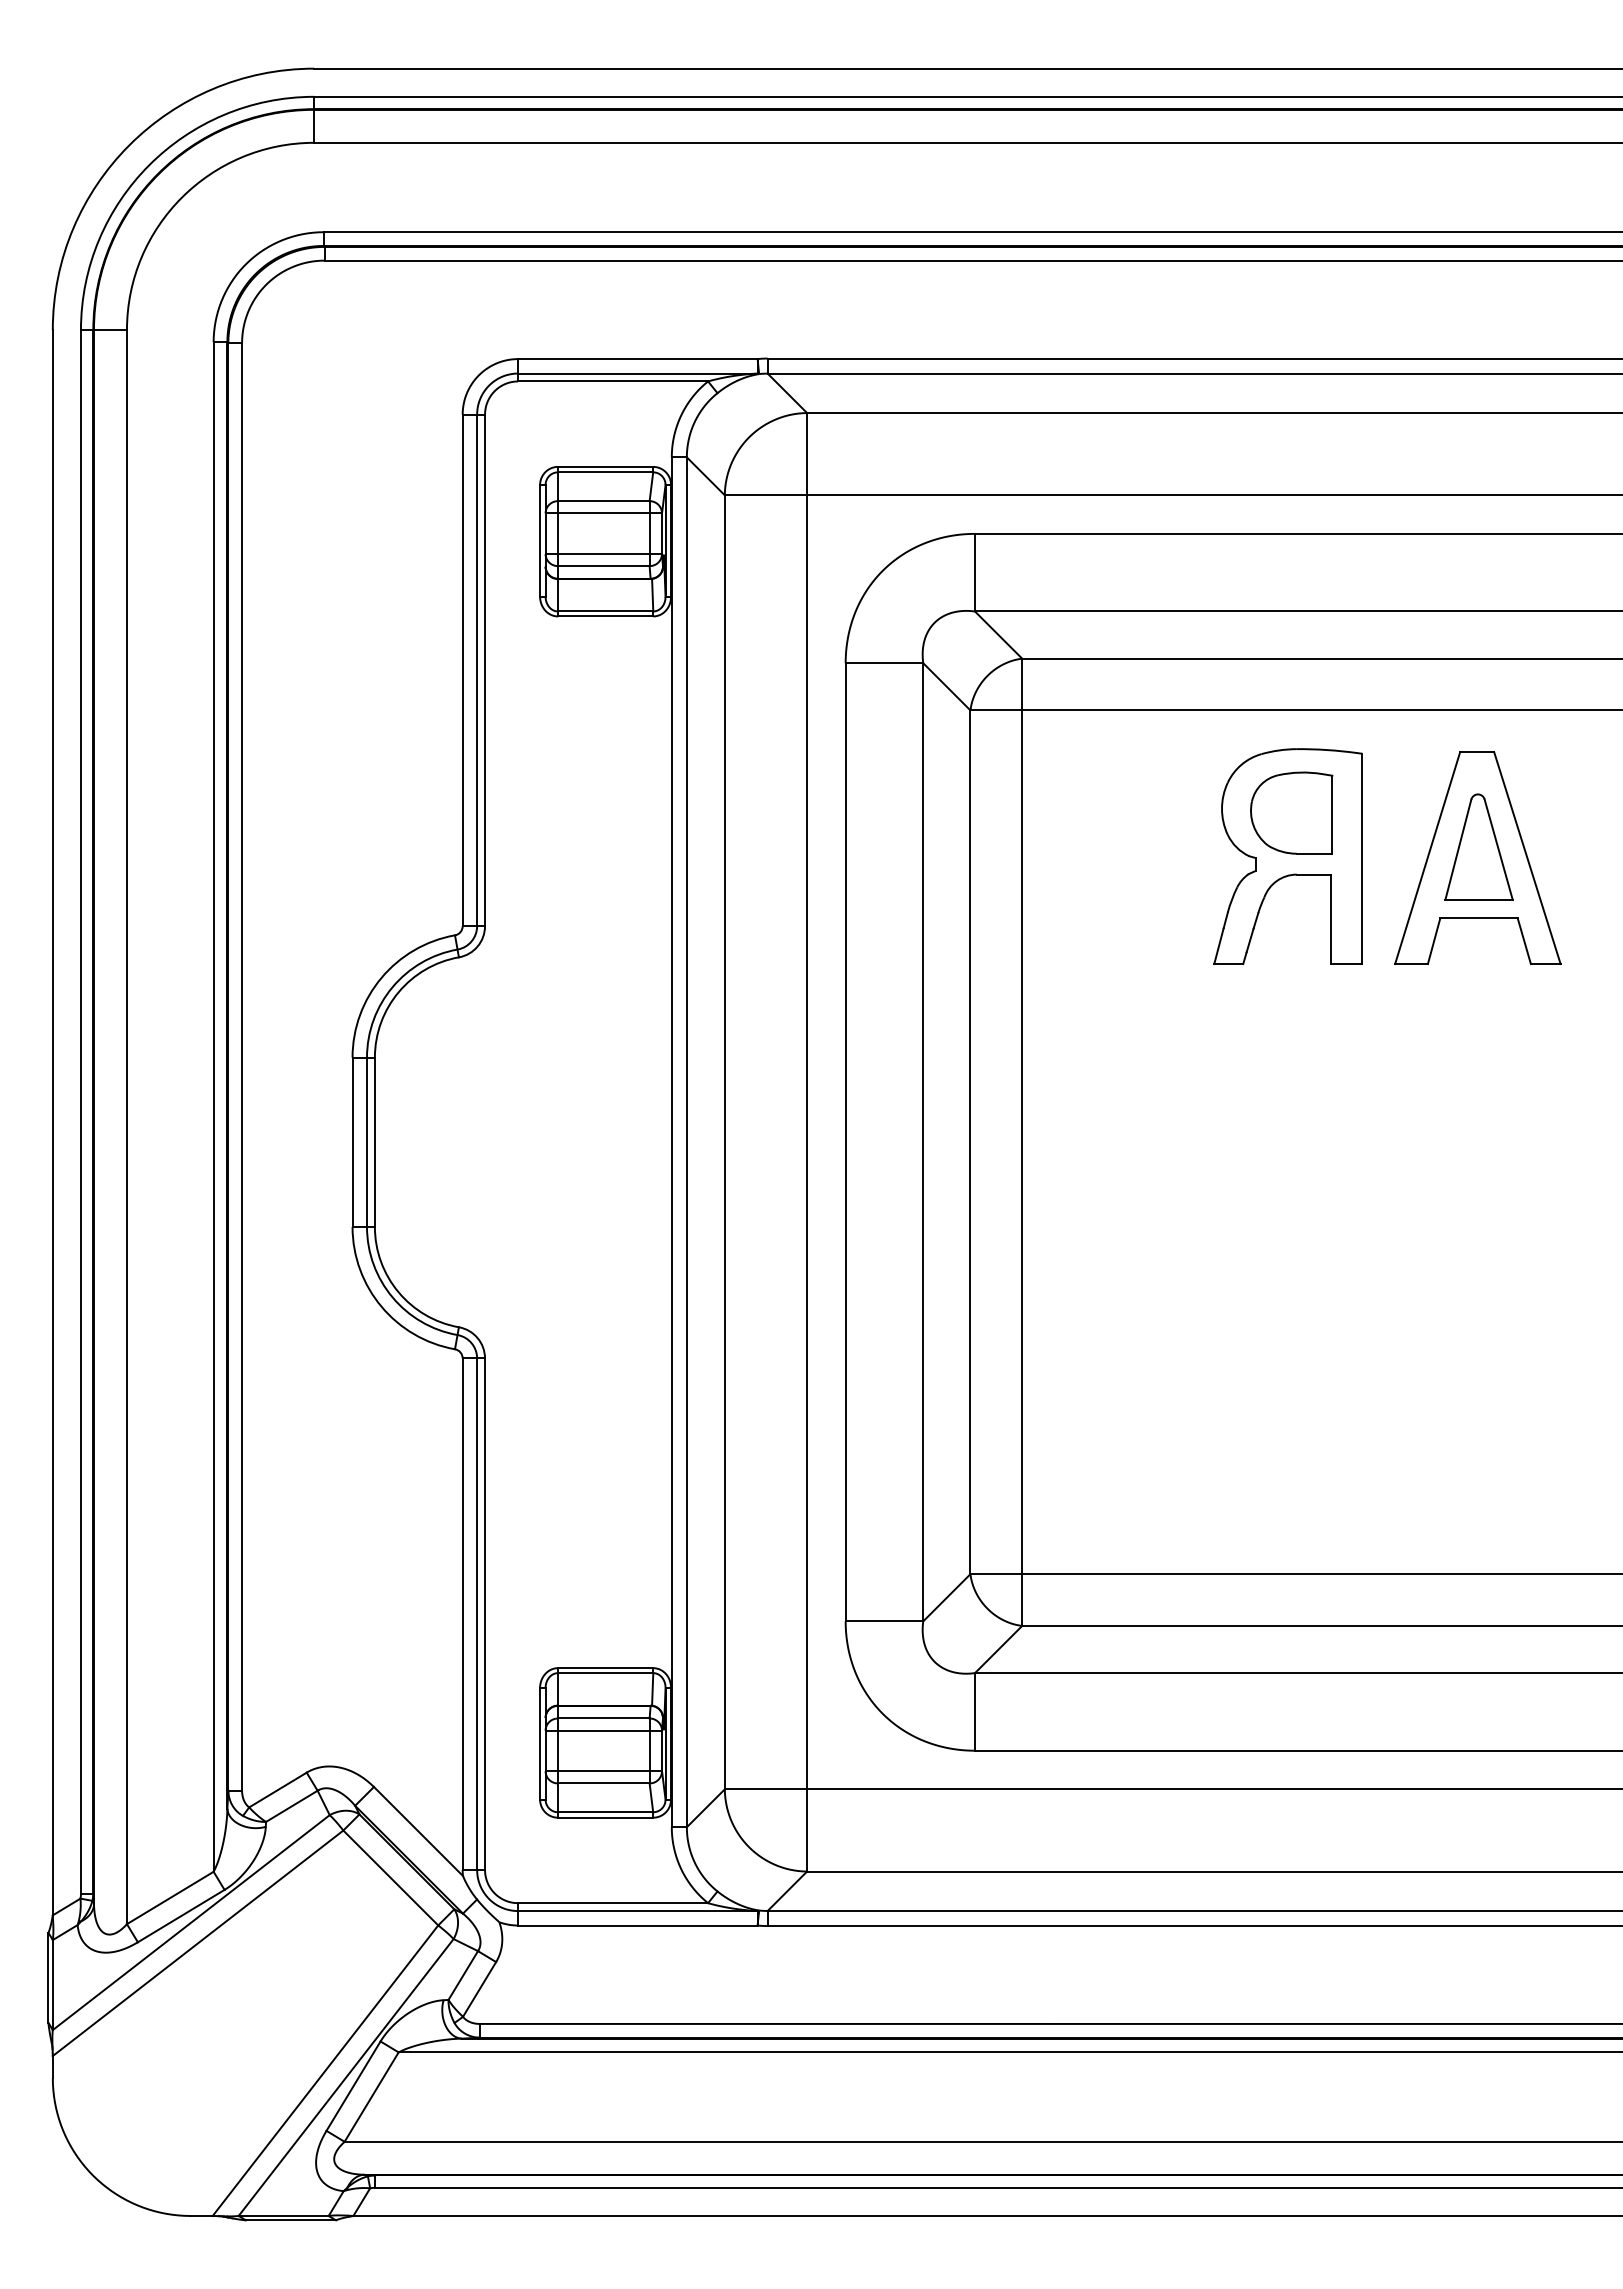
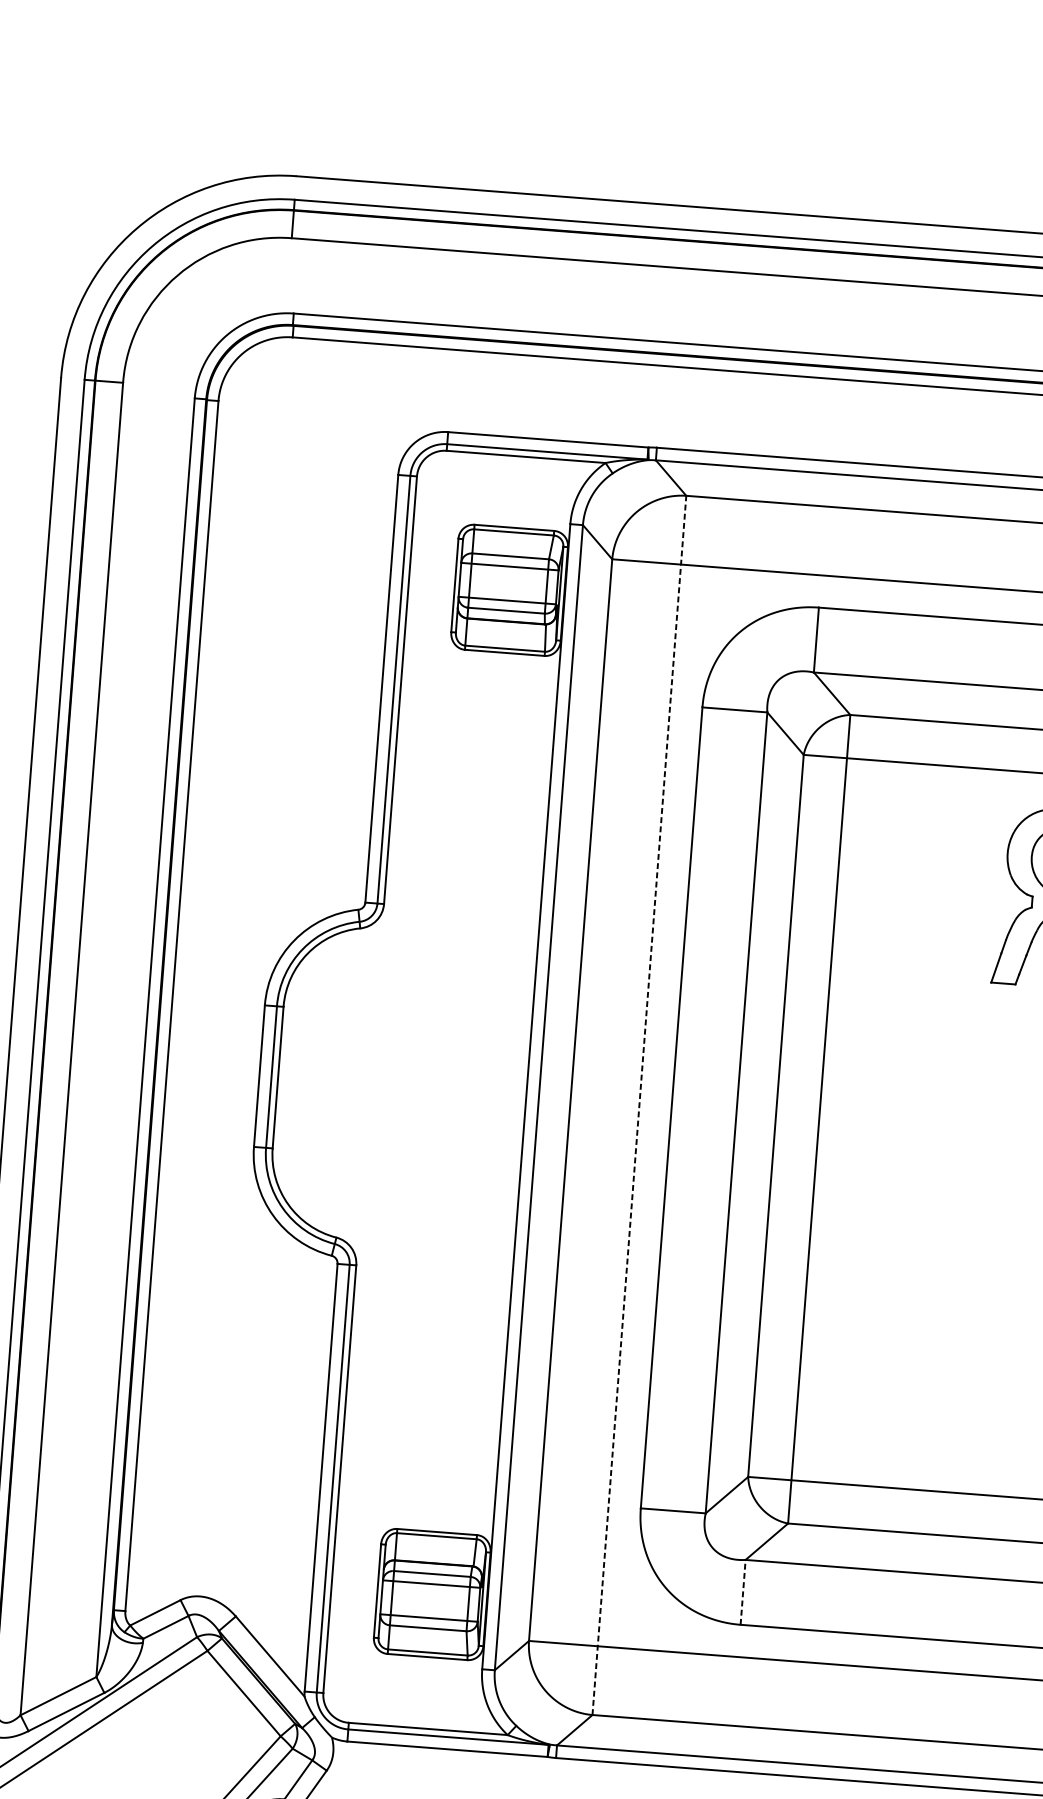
line: (807, 1141) -> (639, 1104), solid -> dashed
line: (975, 1711) -> (743, 1592), solid -> dashed

